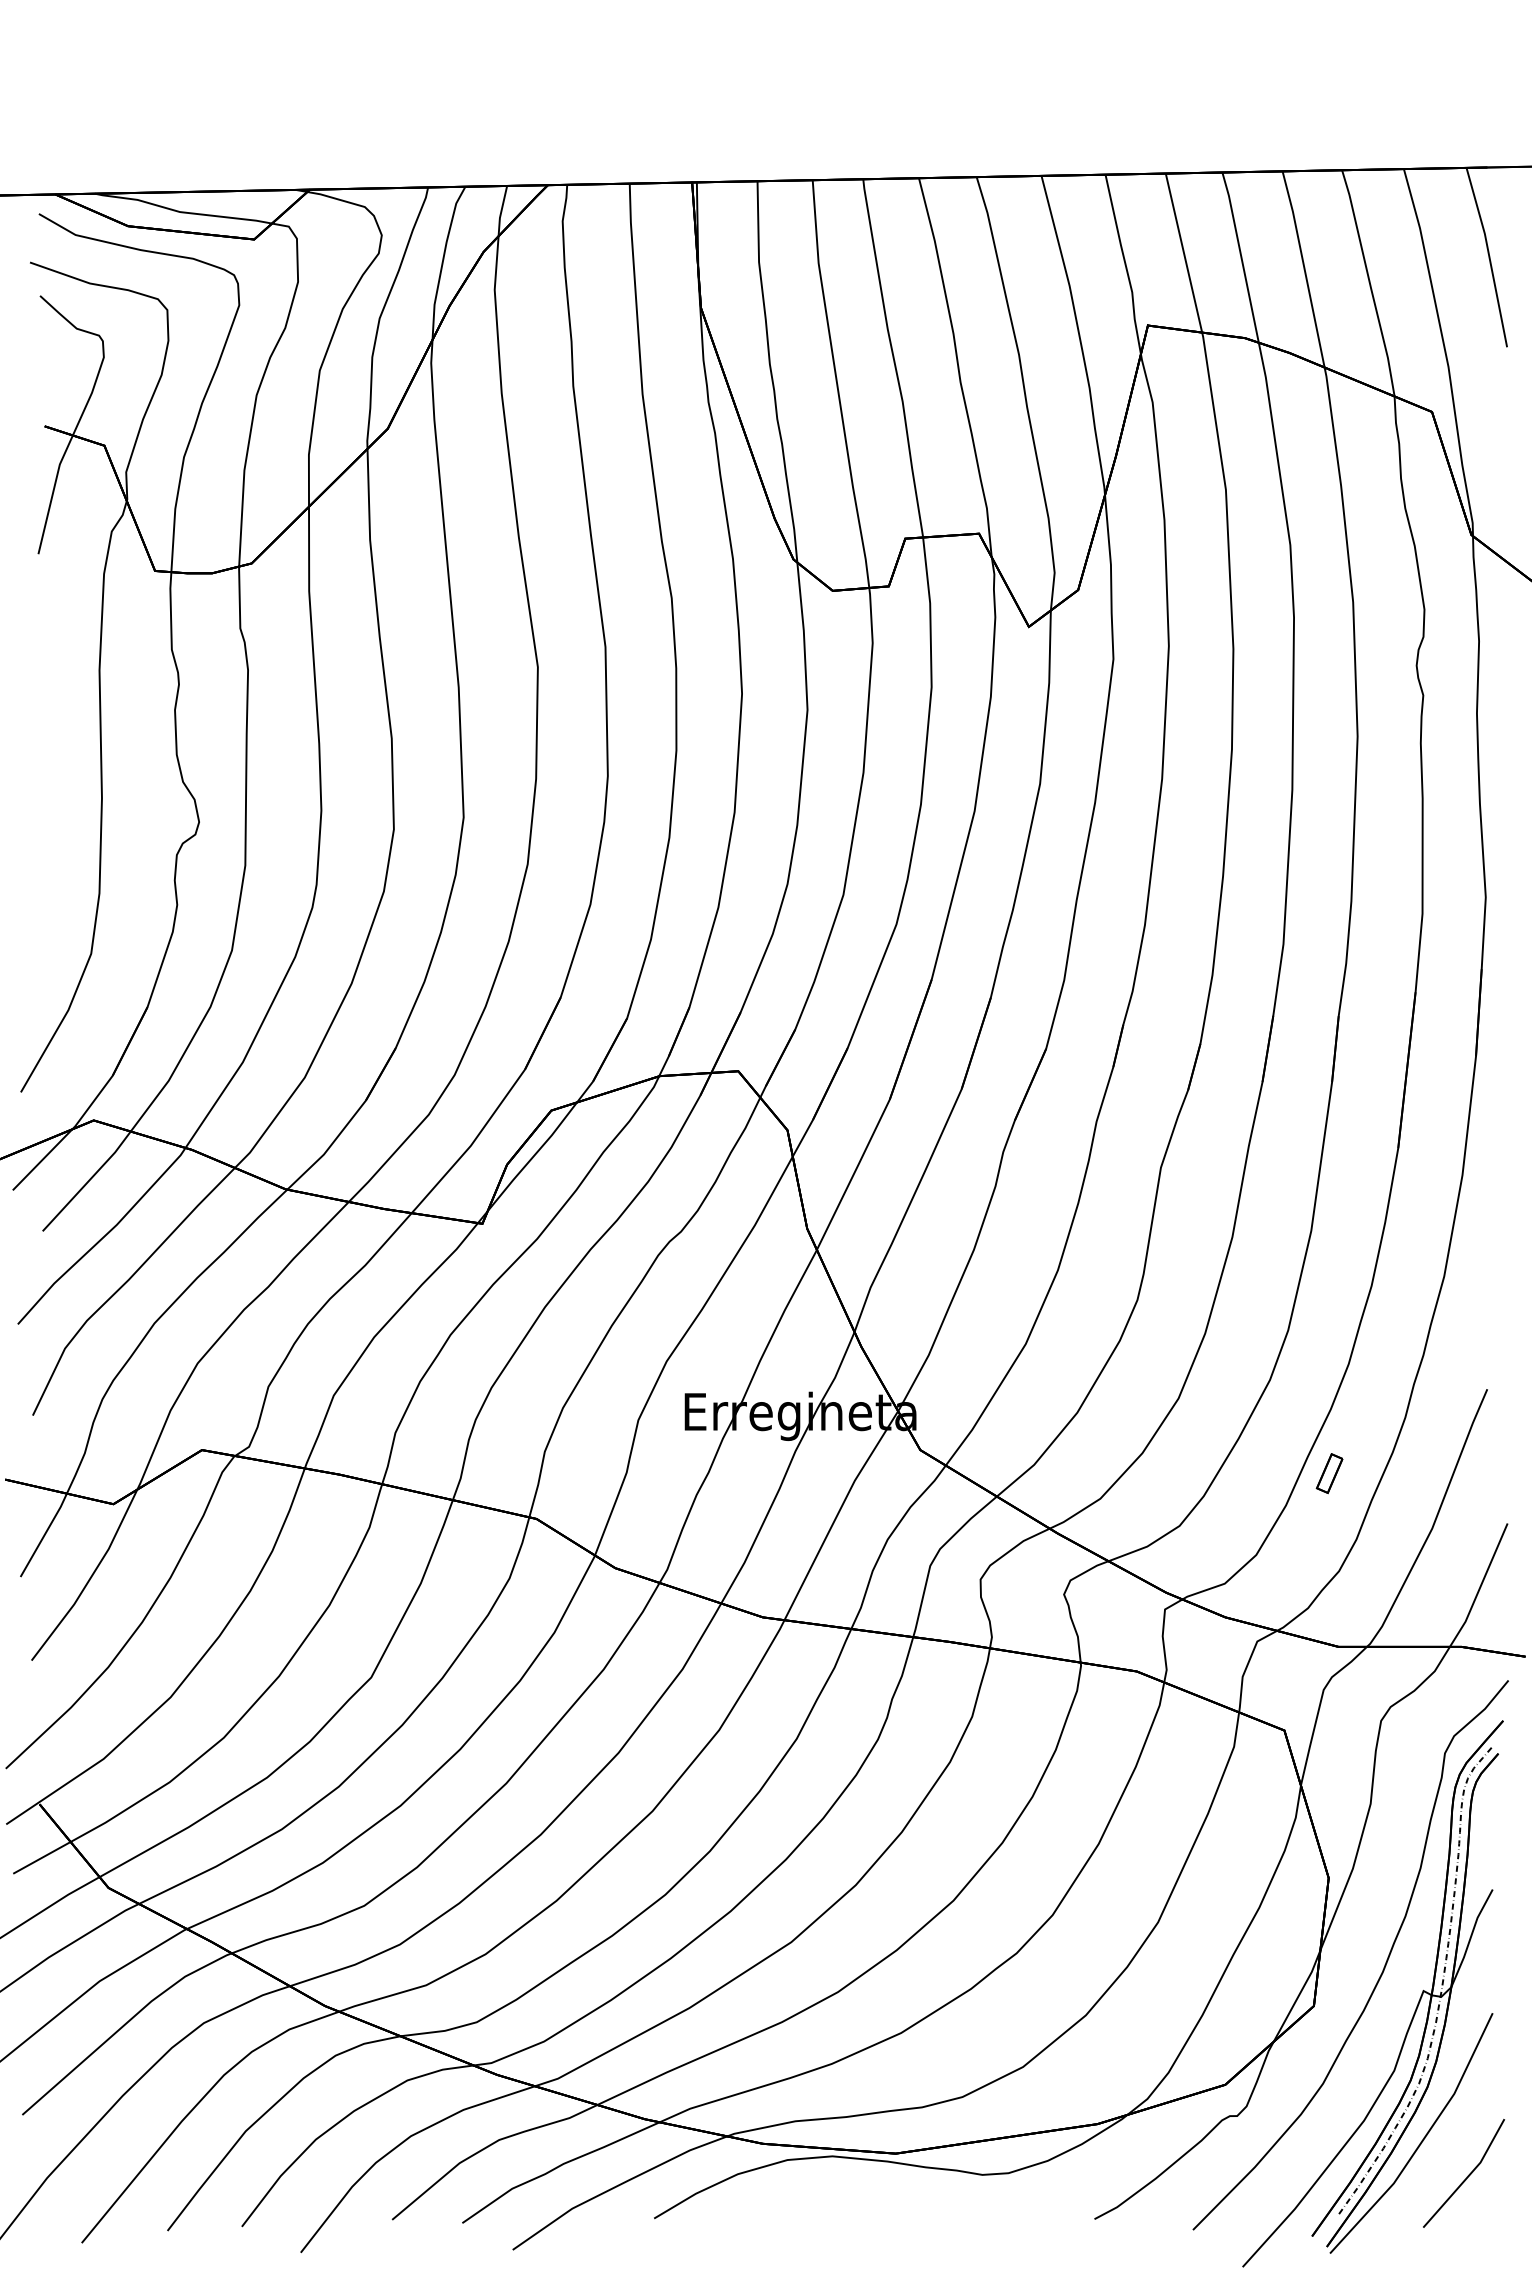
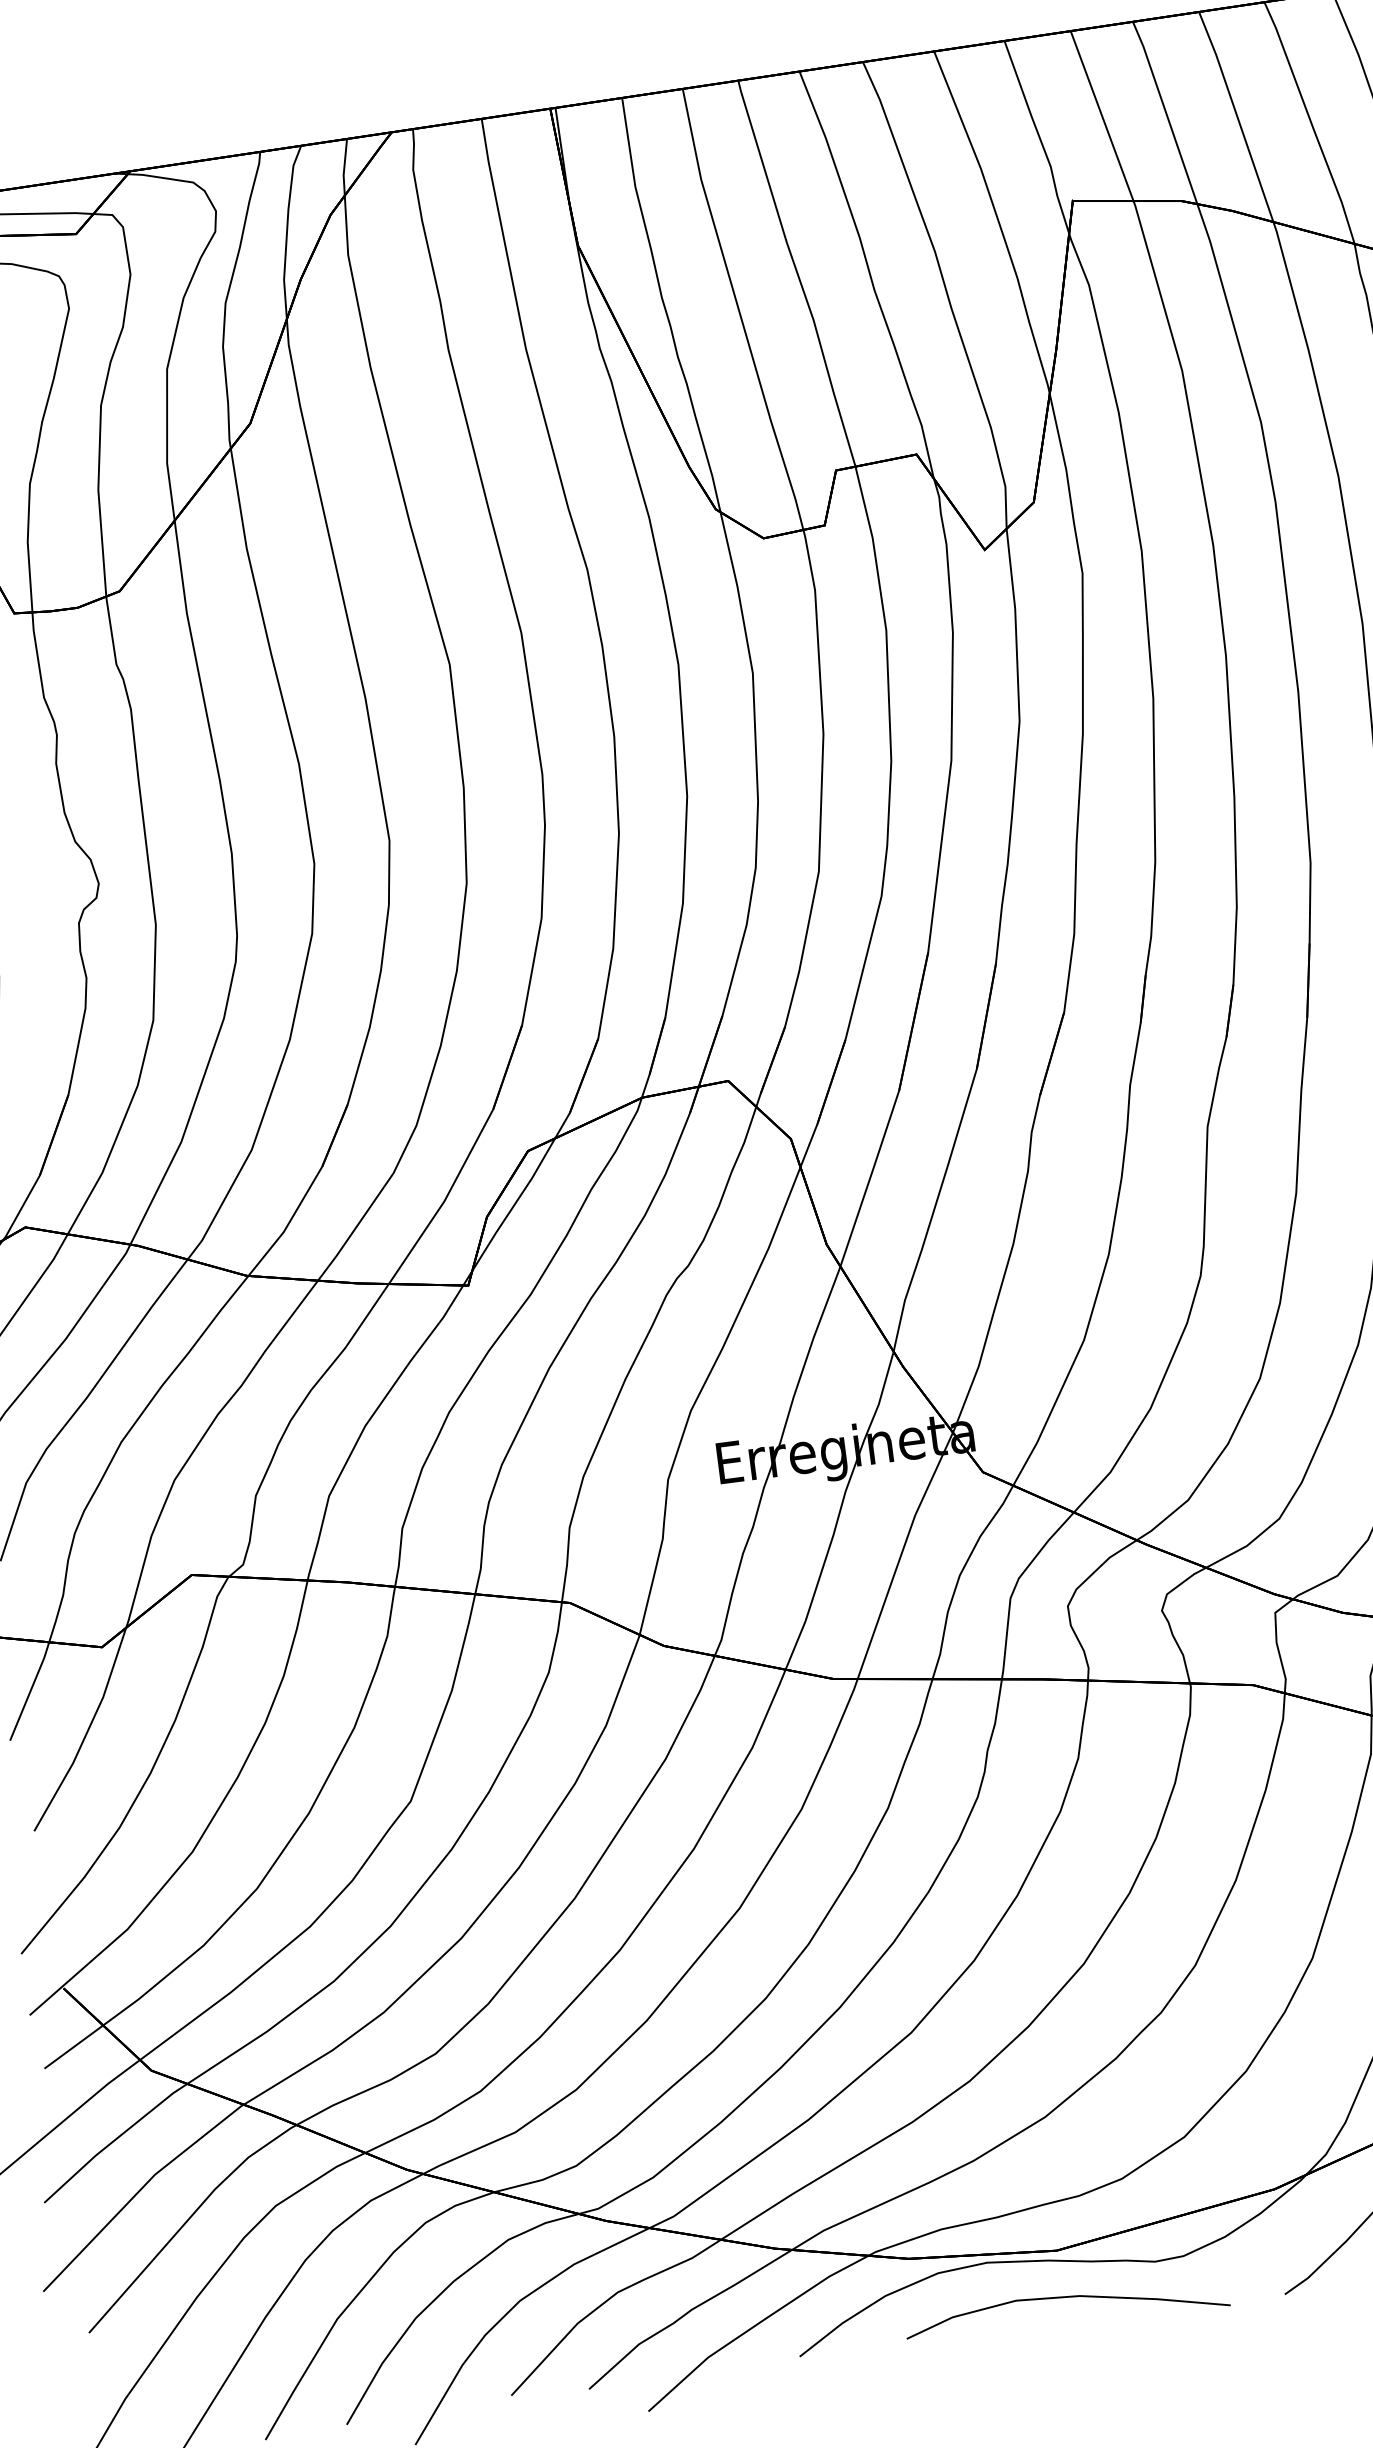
curve: (899, 2197) -> (1066, 2298), added

